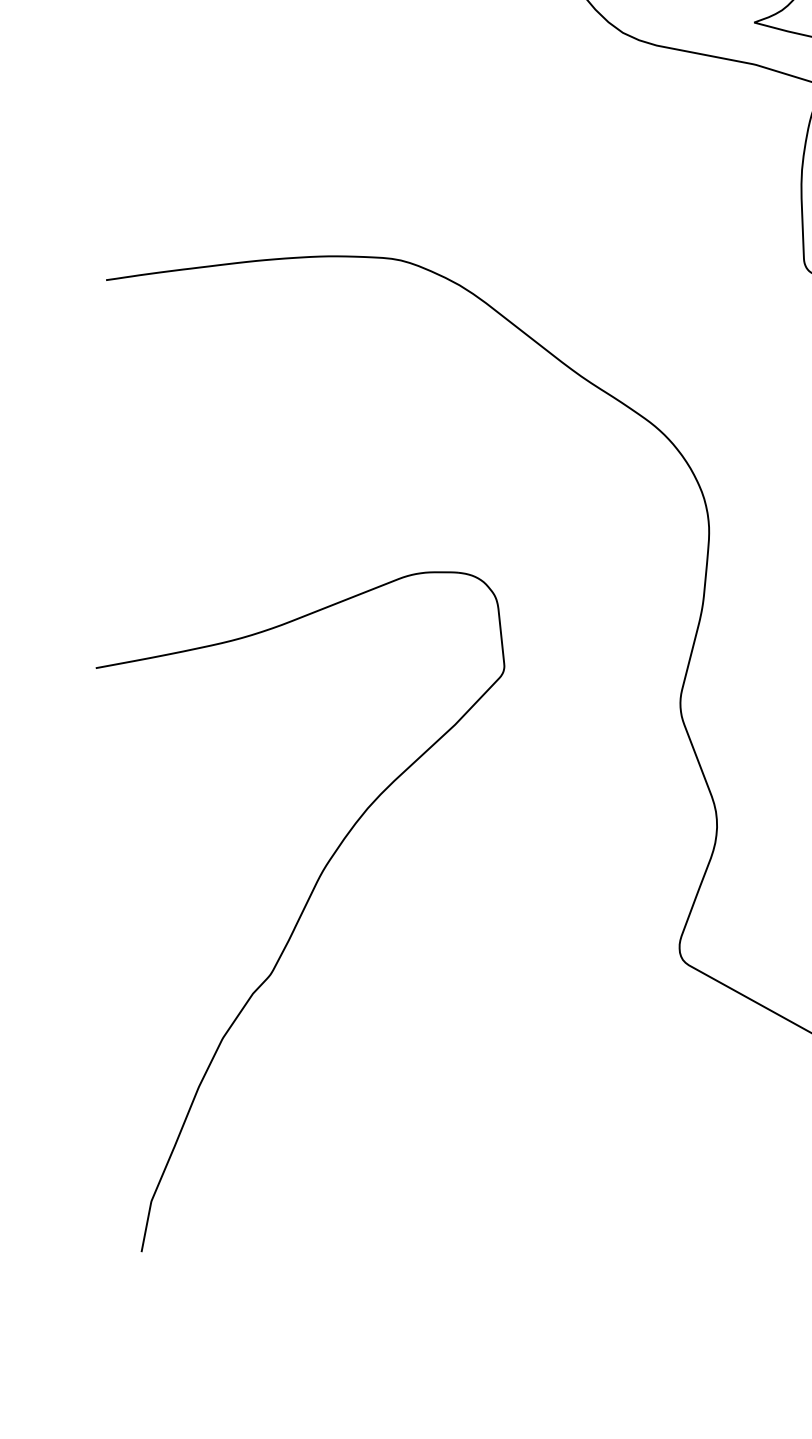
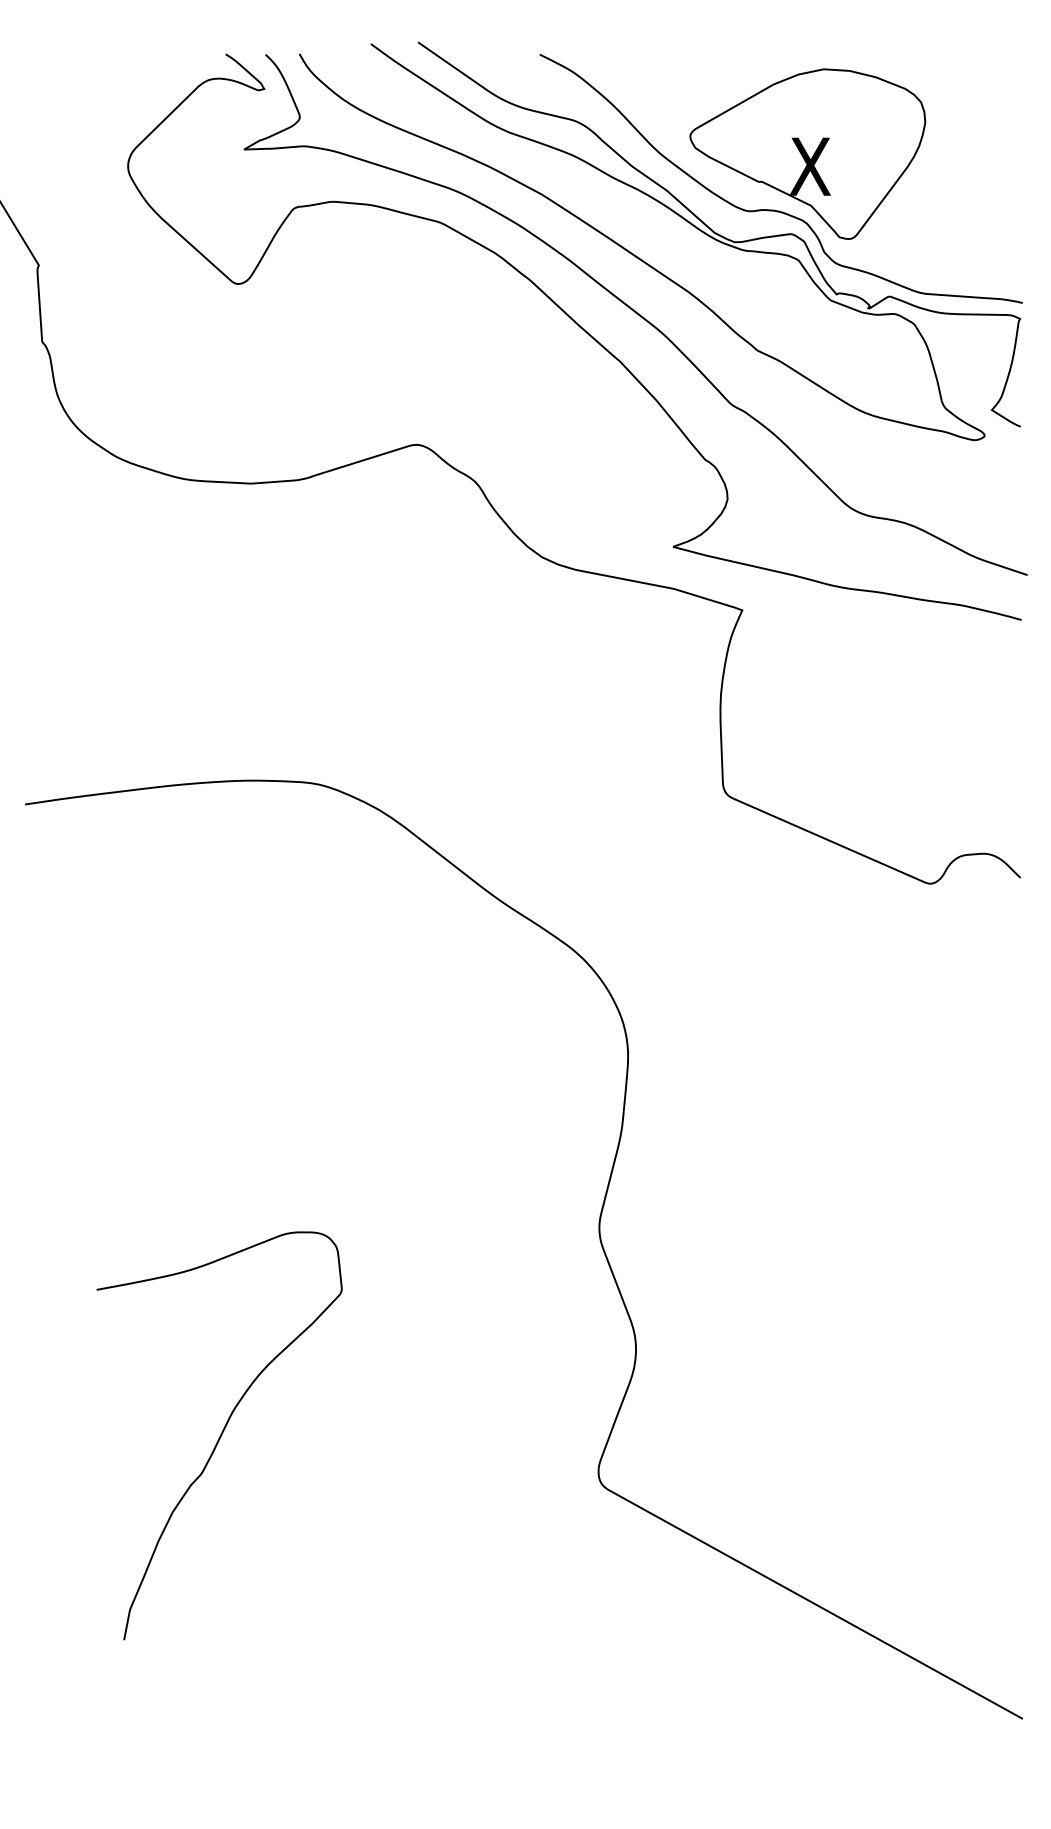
part: (300, 911) -> (219, 1435), size x0.6

